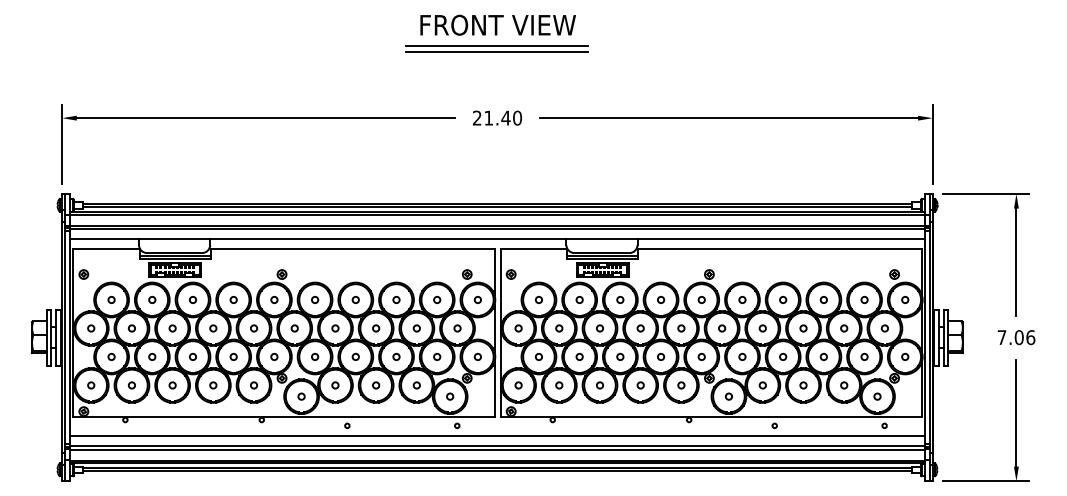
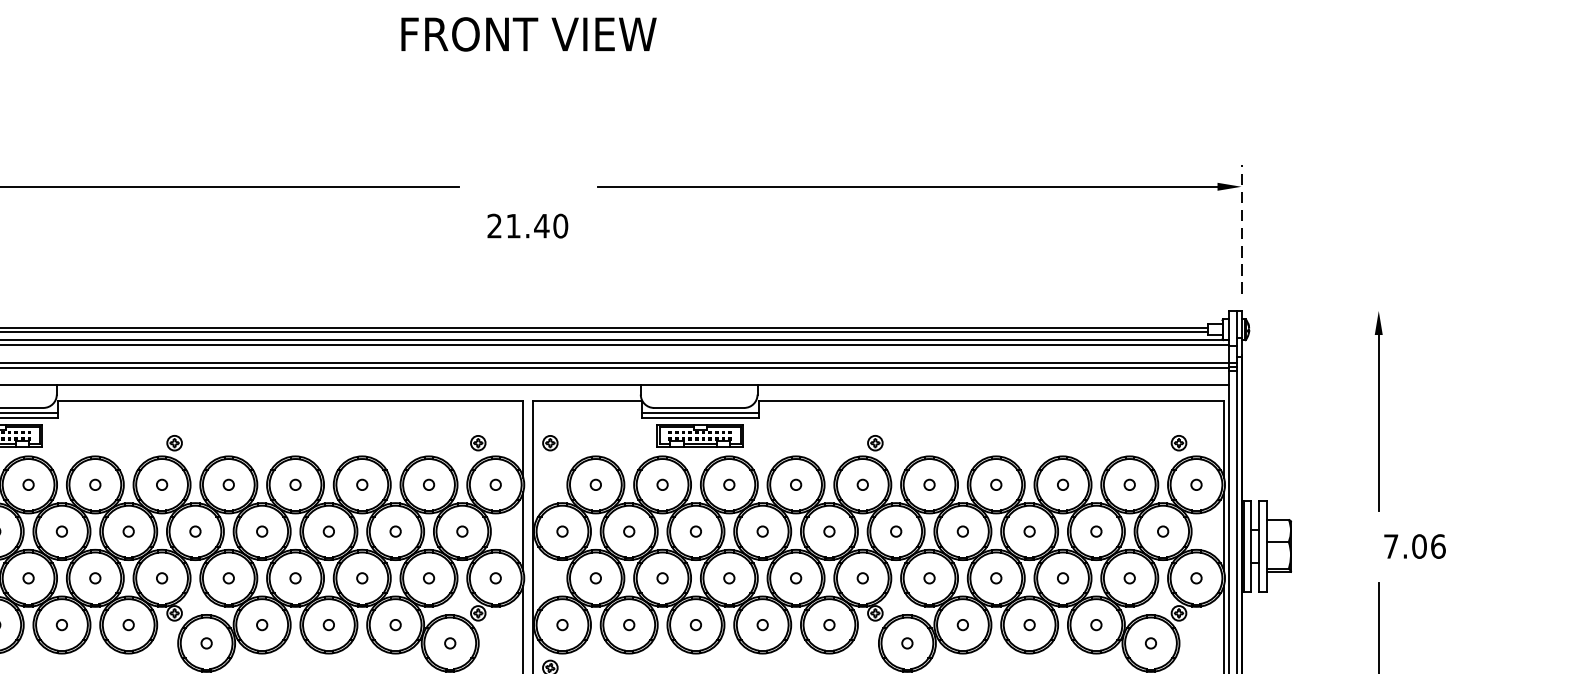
part: (496, 48) -> (526, 72), removed
text: (497, 117) -> (527, 225), moved
line: (932, 143) -> (1241, 228), solid -> dashed
line: (986, 193) -> (1329, 310), removed
text: (1016, 337) -> (1414, 546), moved

